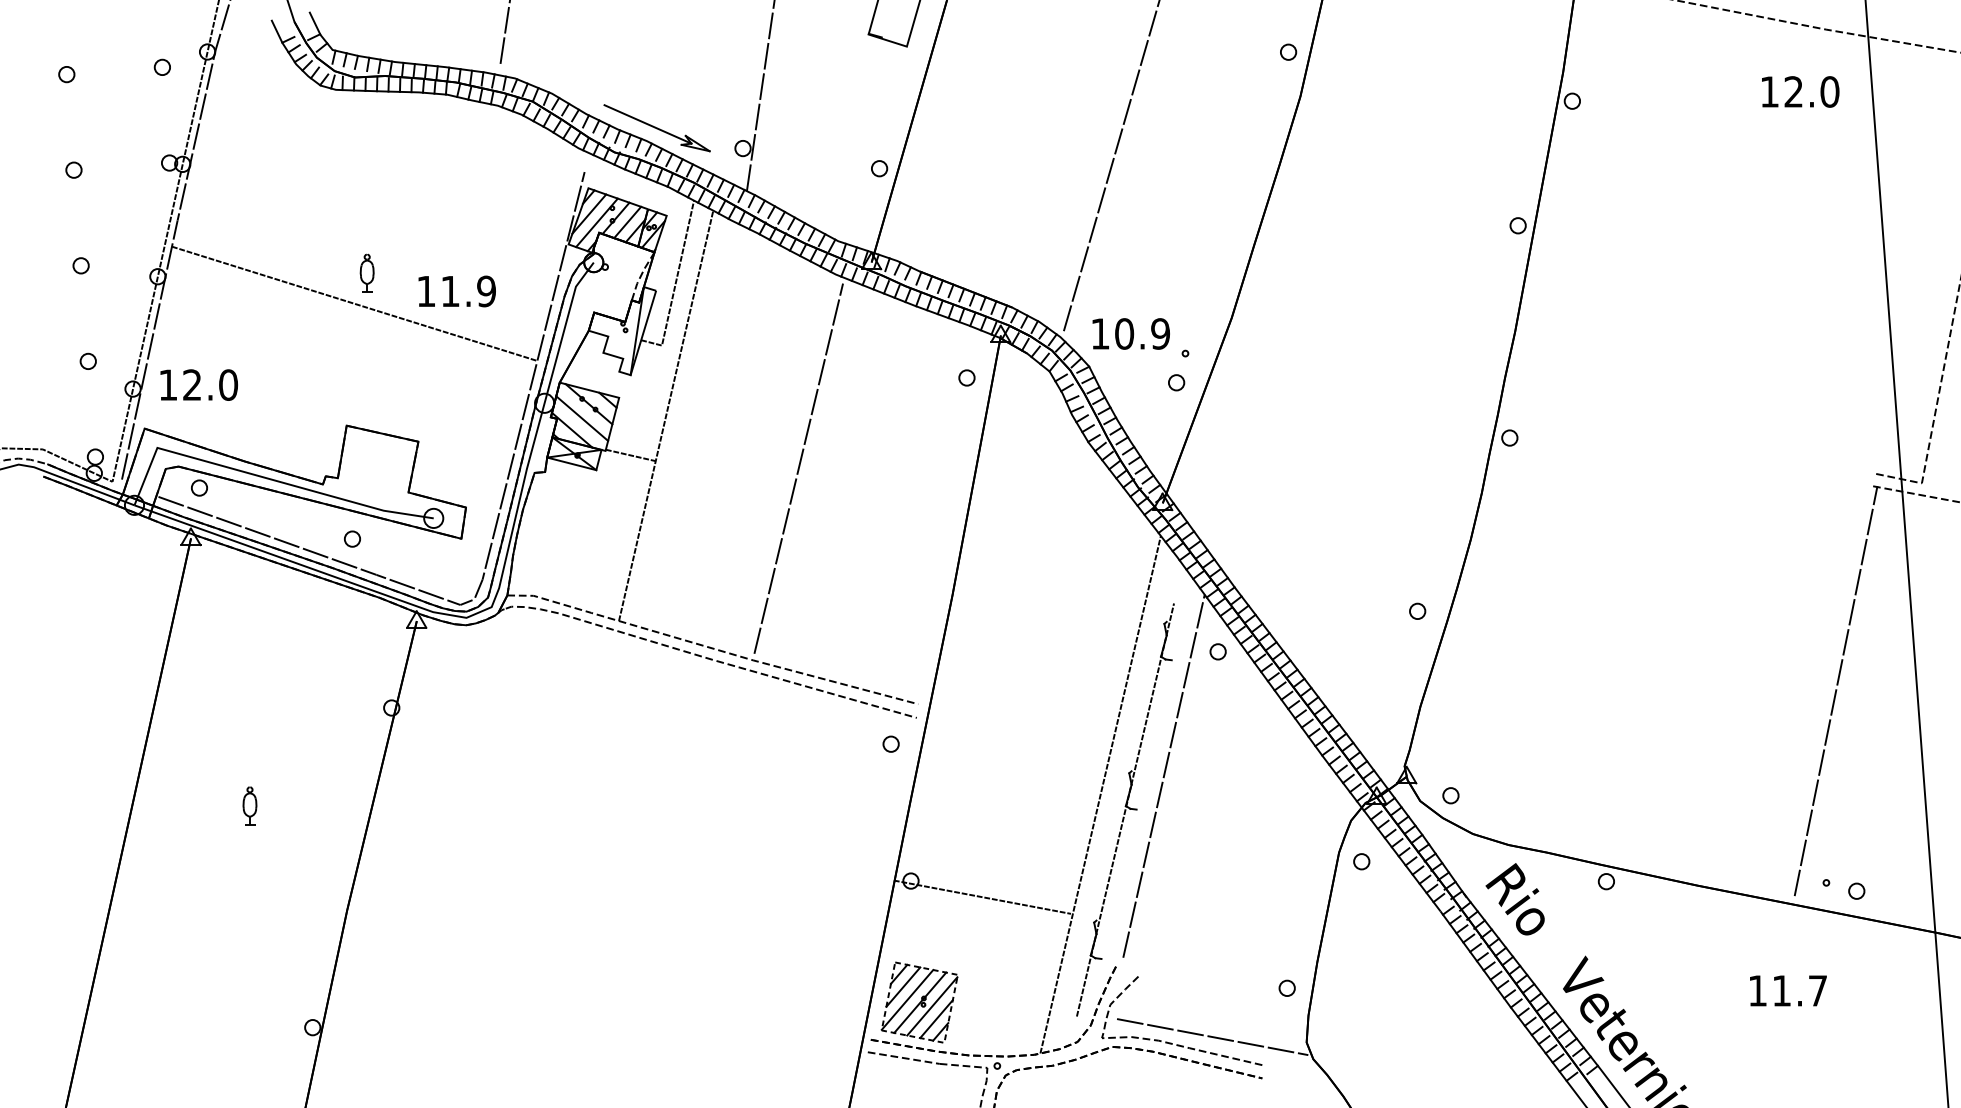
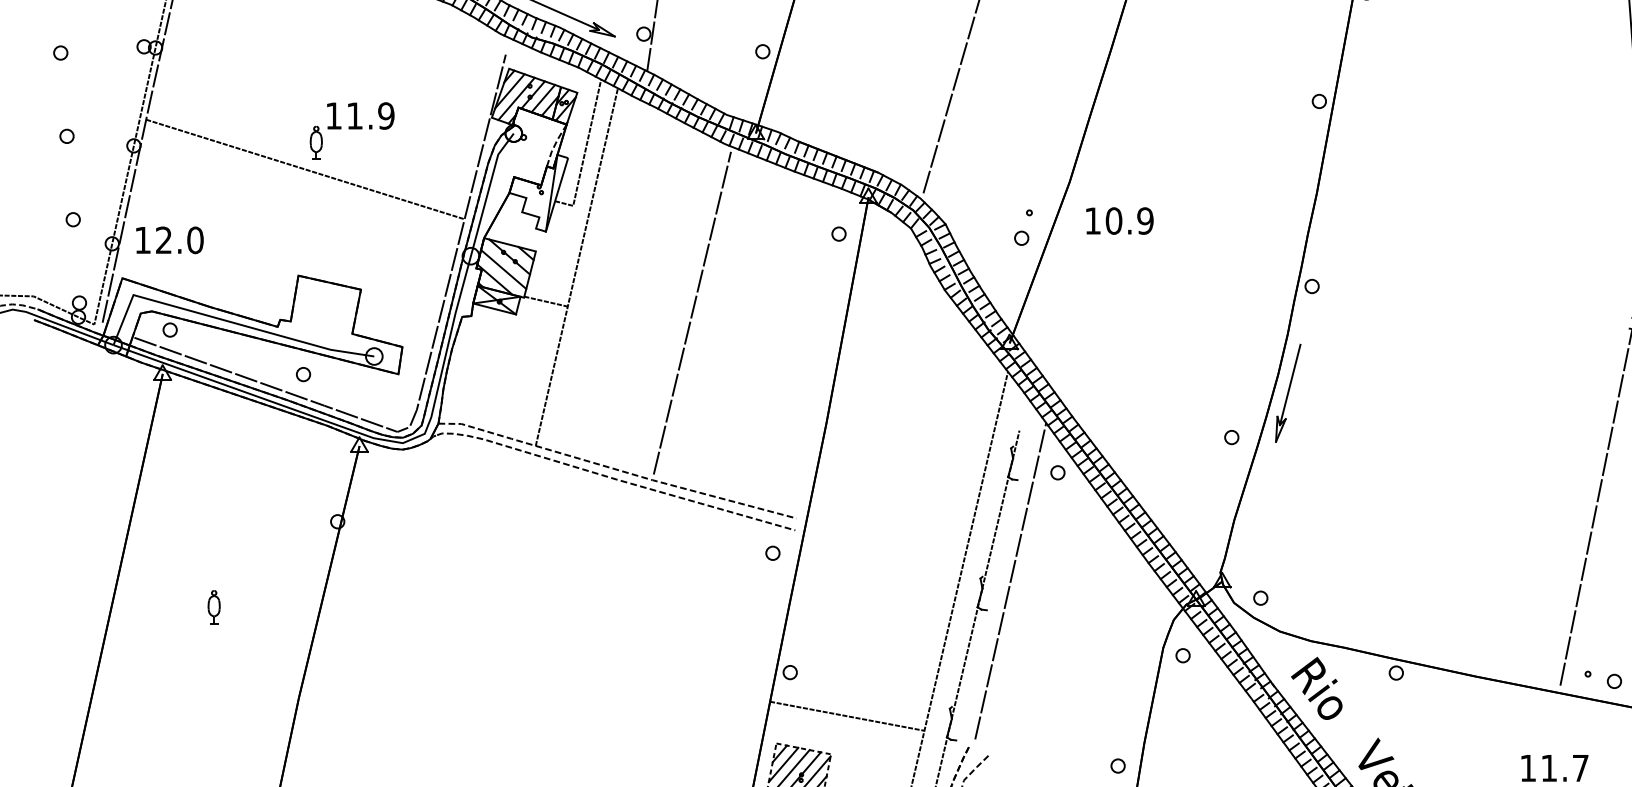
text: (456, 291) -> (360, 116), moved
text: (1130, 333) -> (1119, 220), moved
part: (1482, 560) -> (1288, 393), added
line: (982, 896) -> (847, 715), moved

